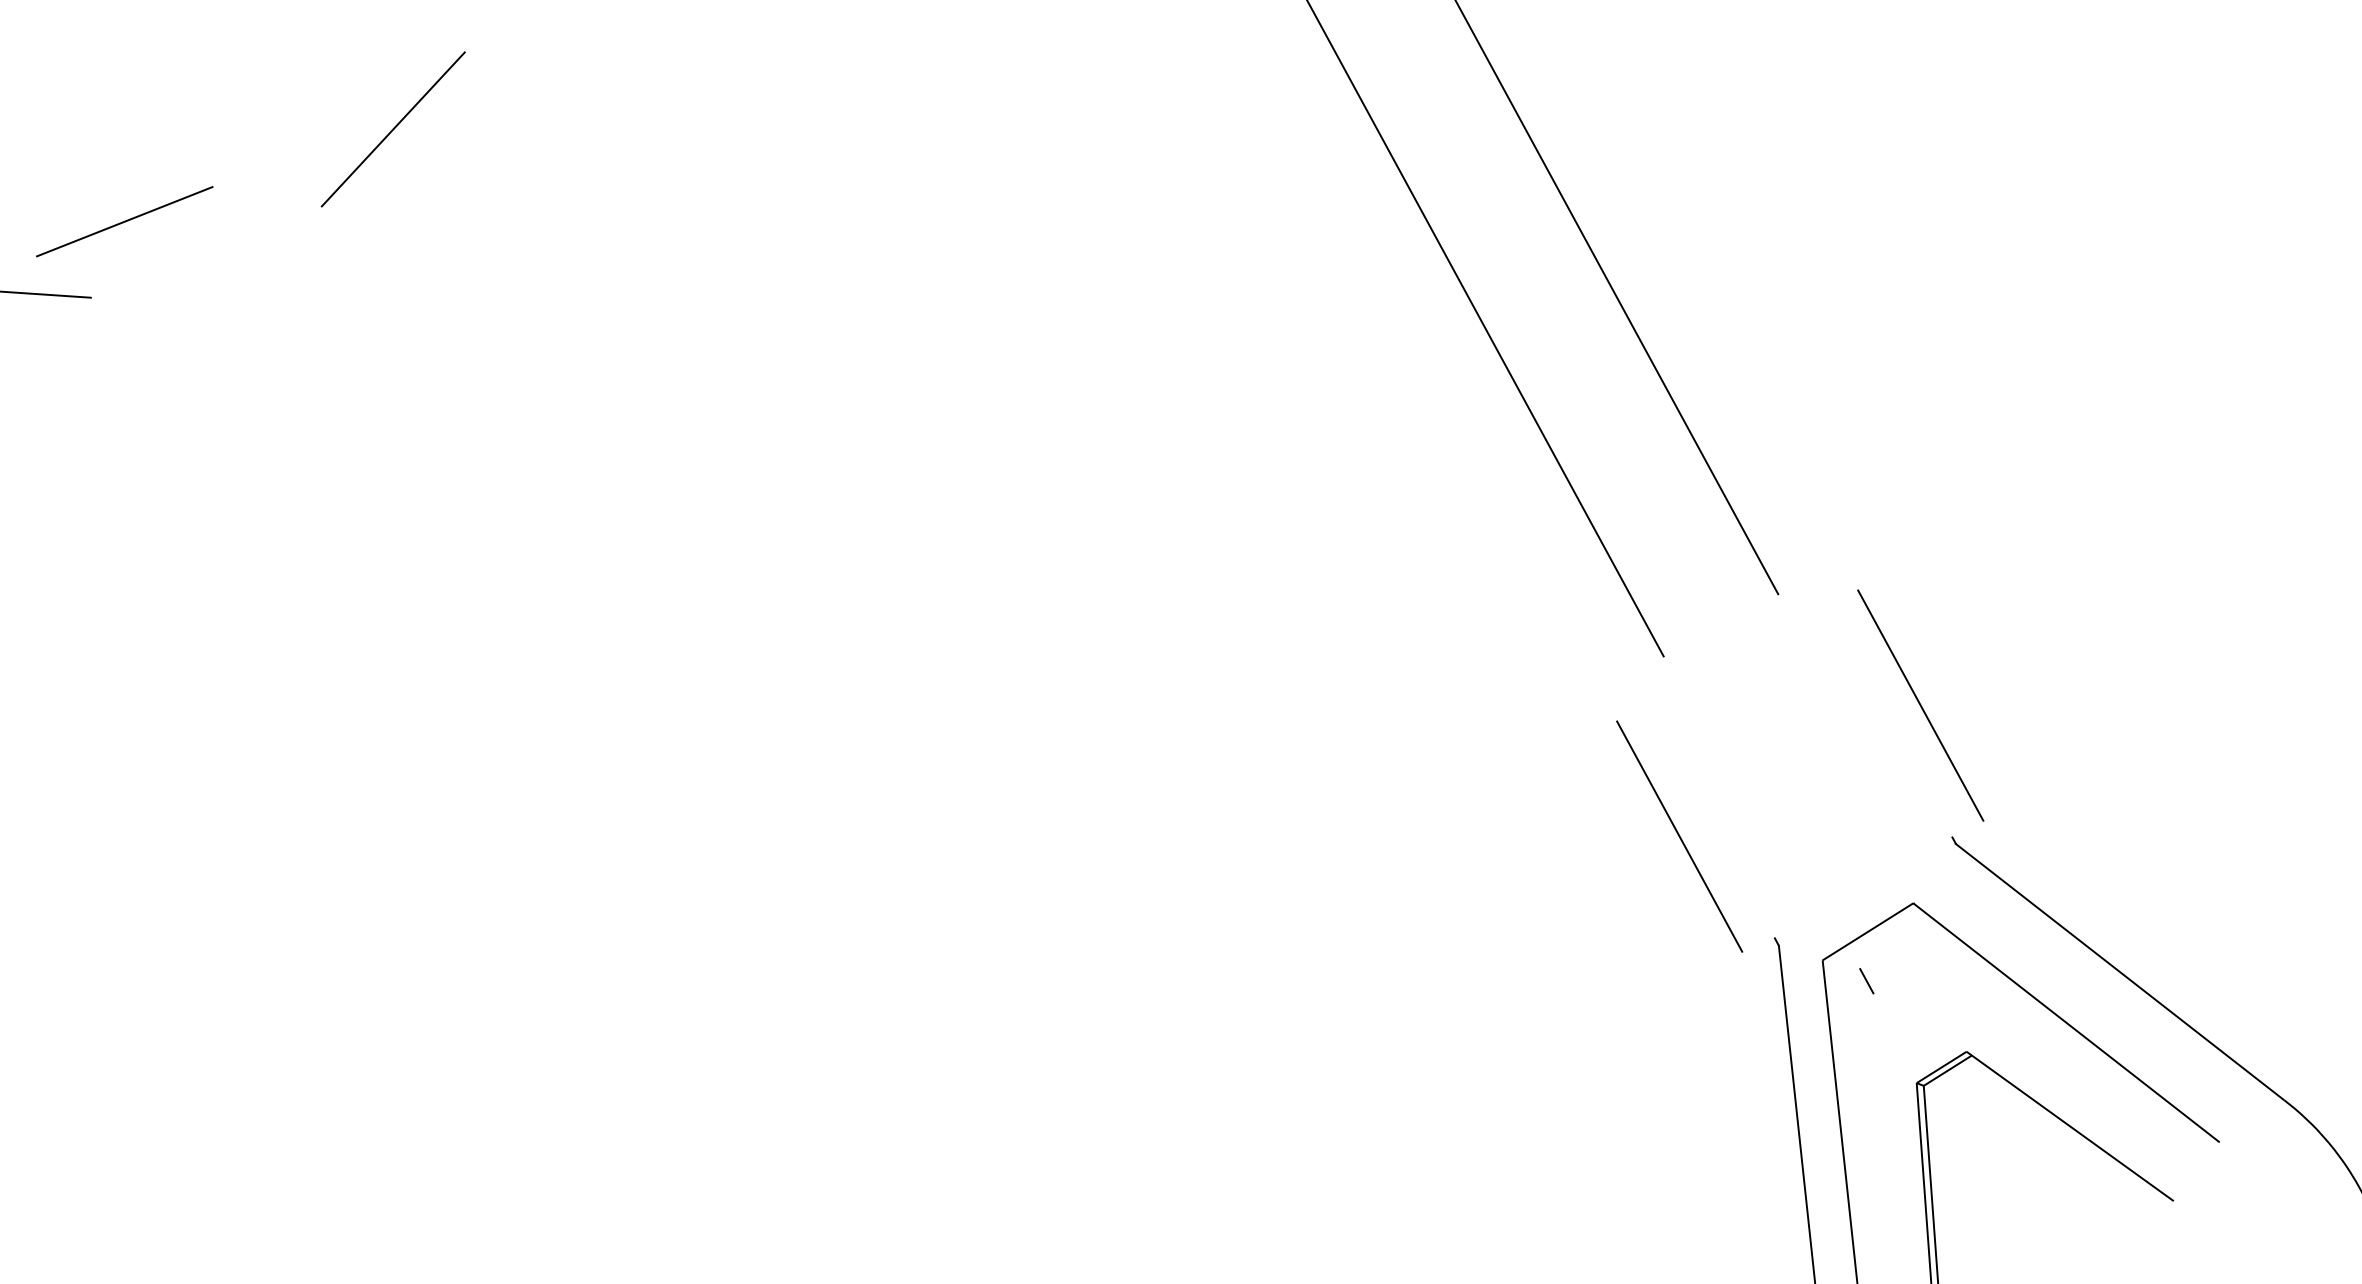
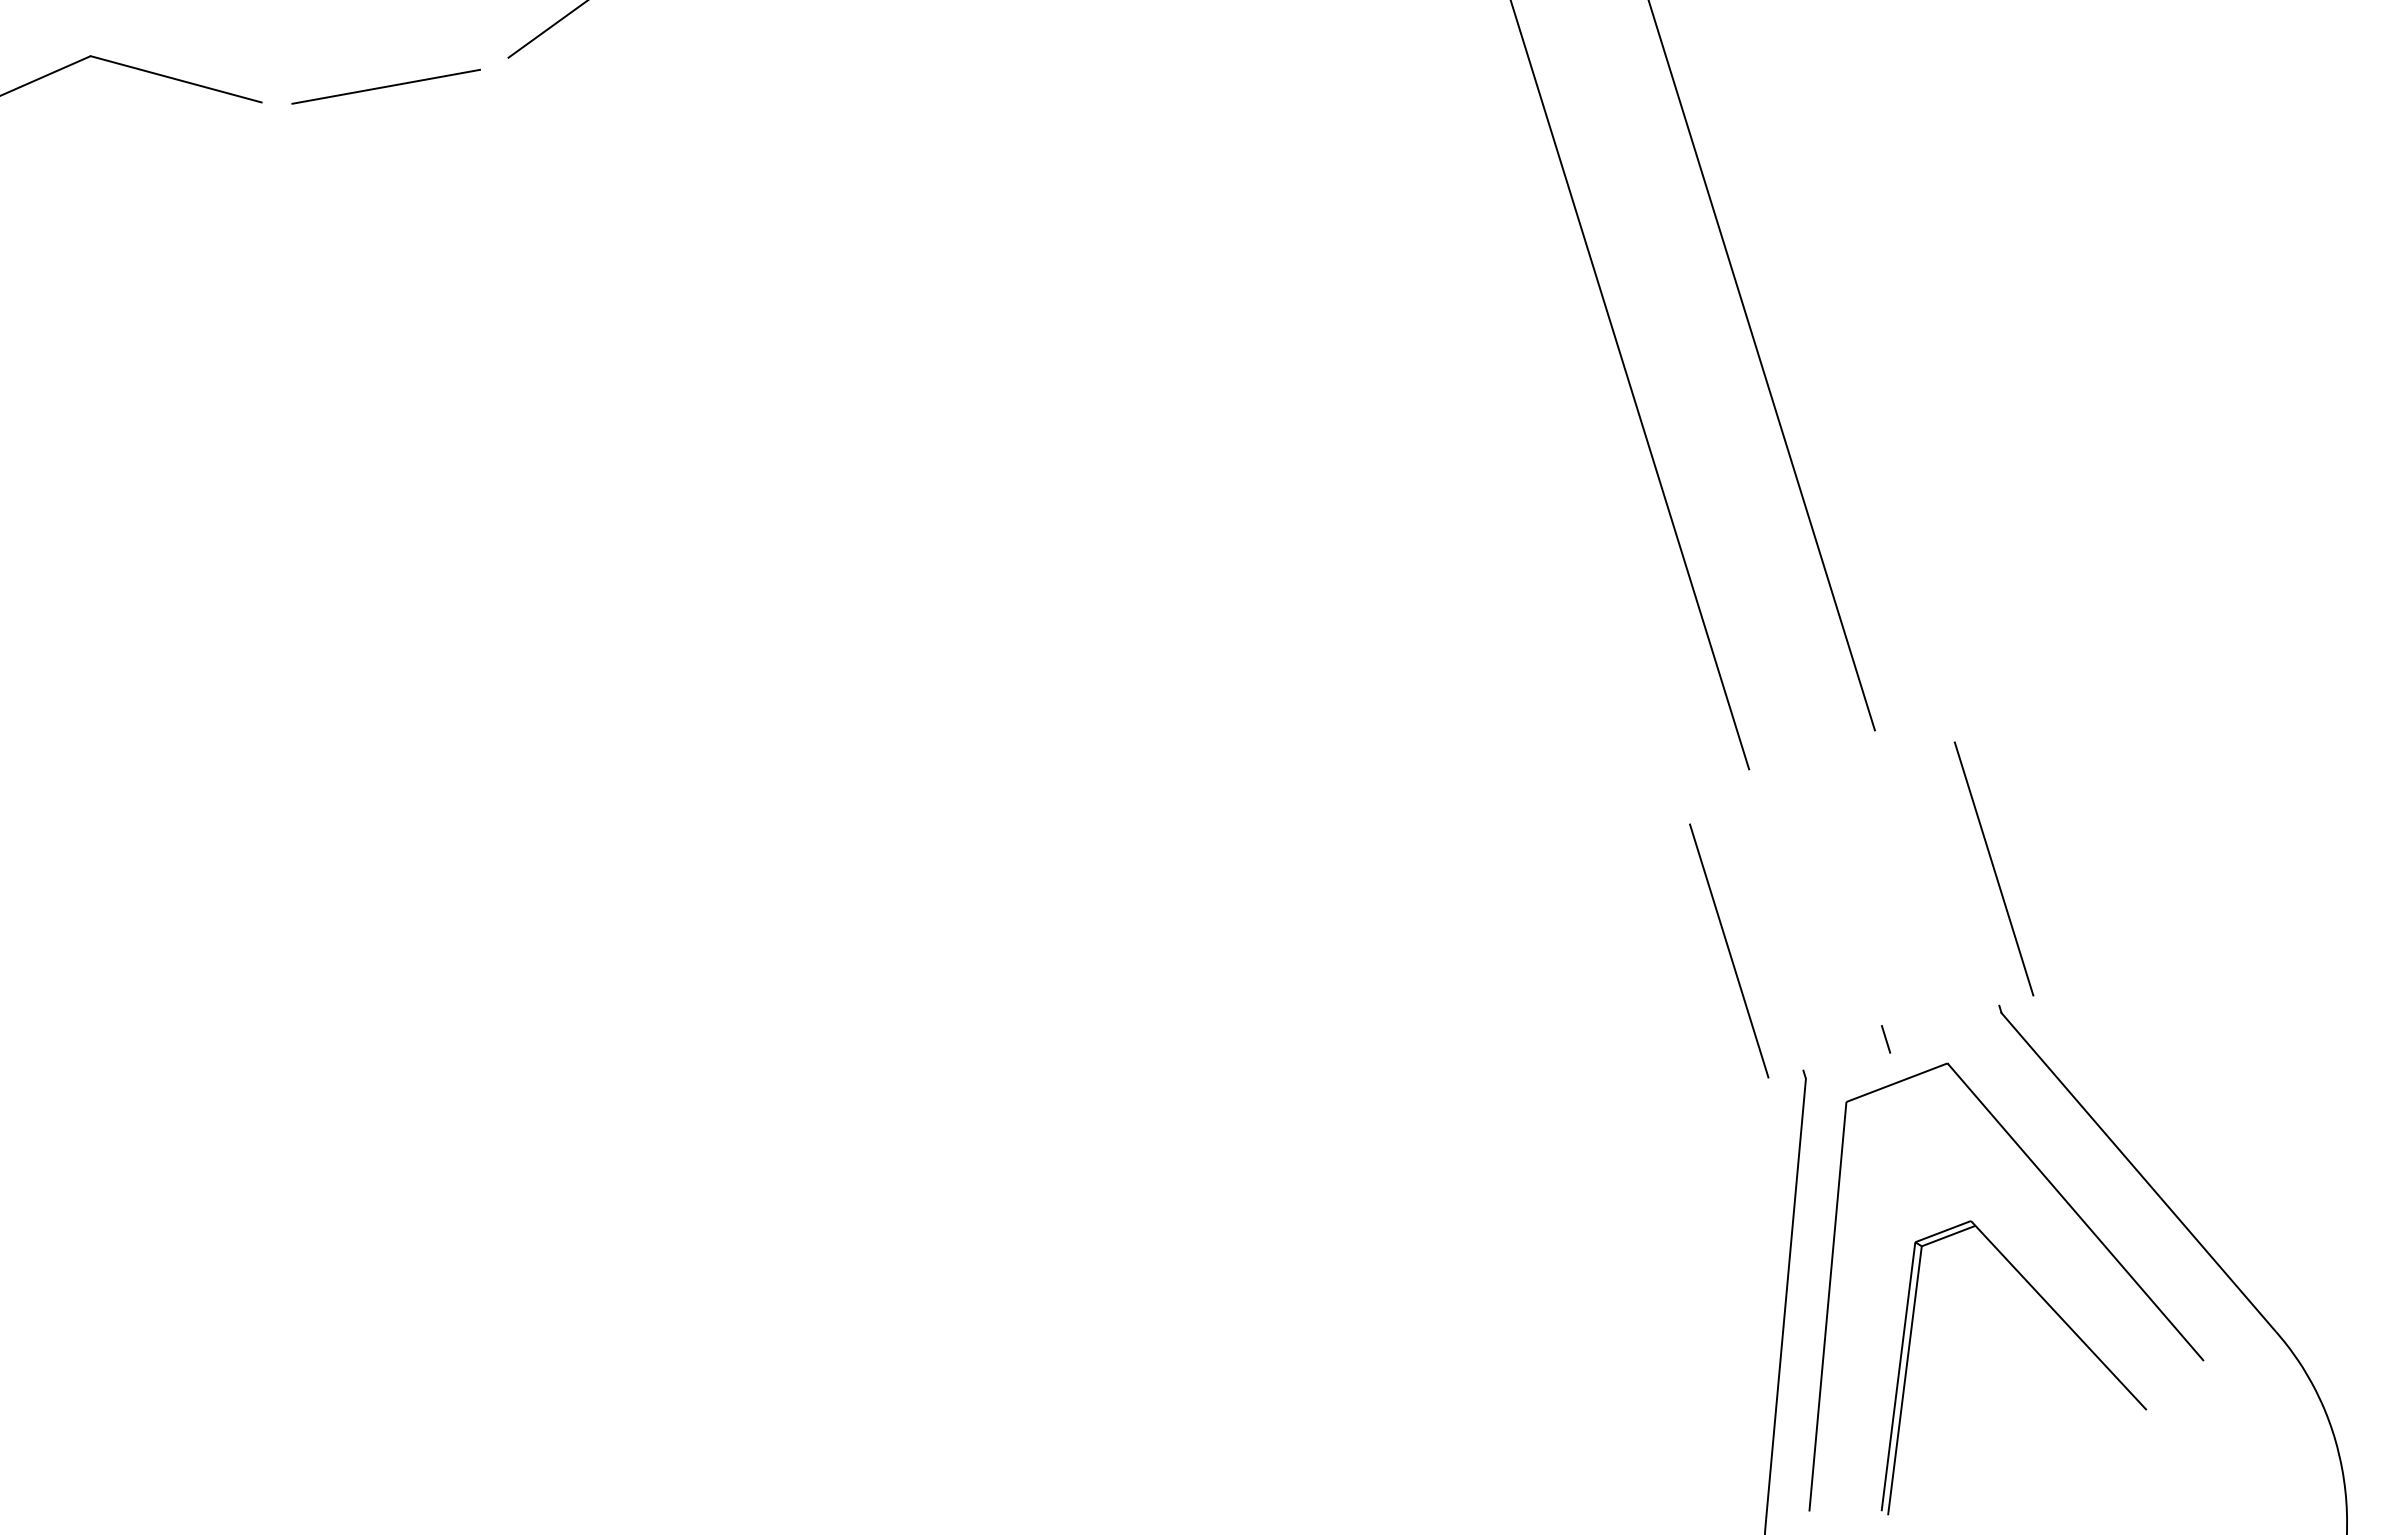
line: (124, 221) -> (385, 86), moved
line: (1867, 981) -> (1886, 1039), moved

